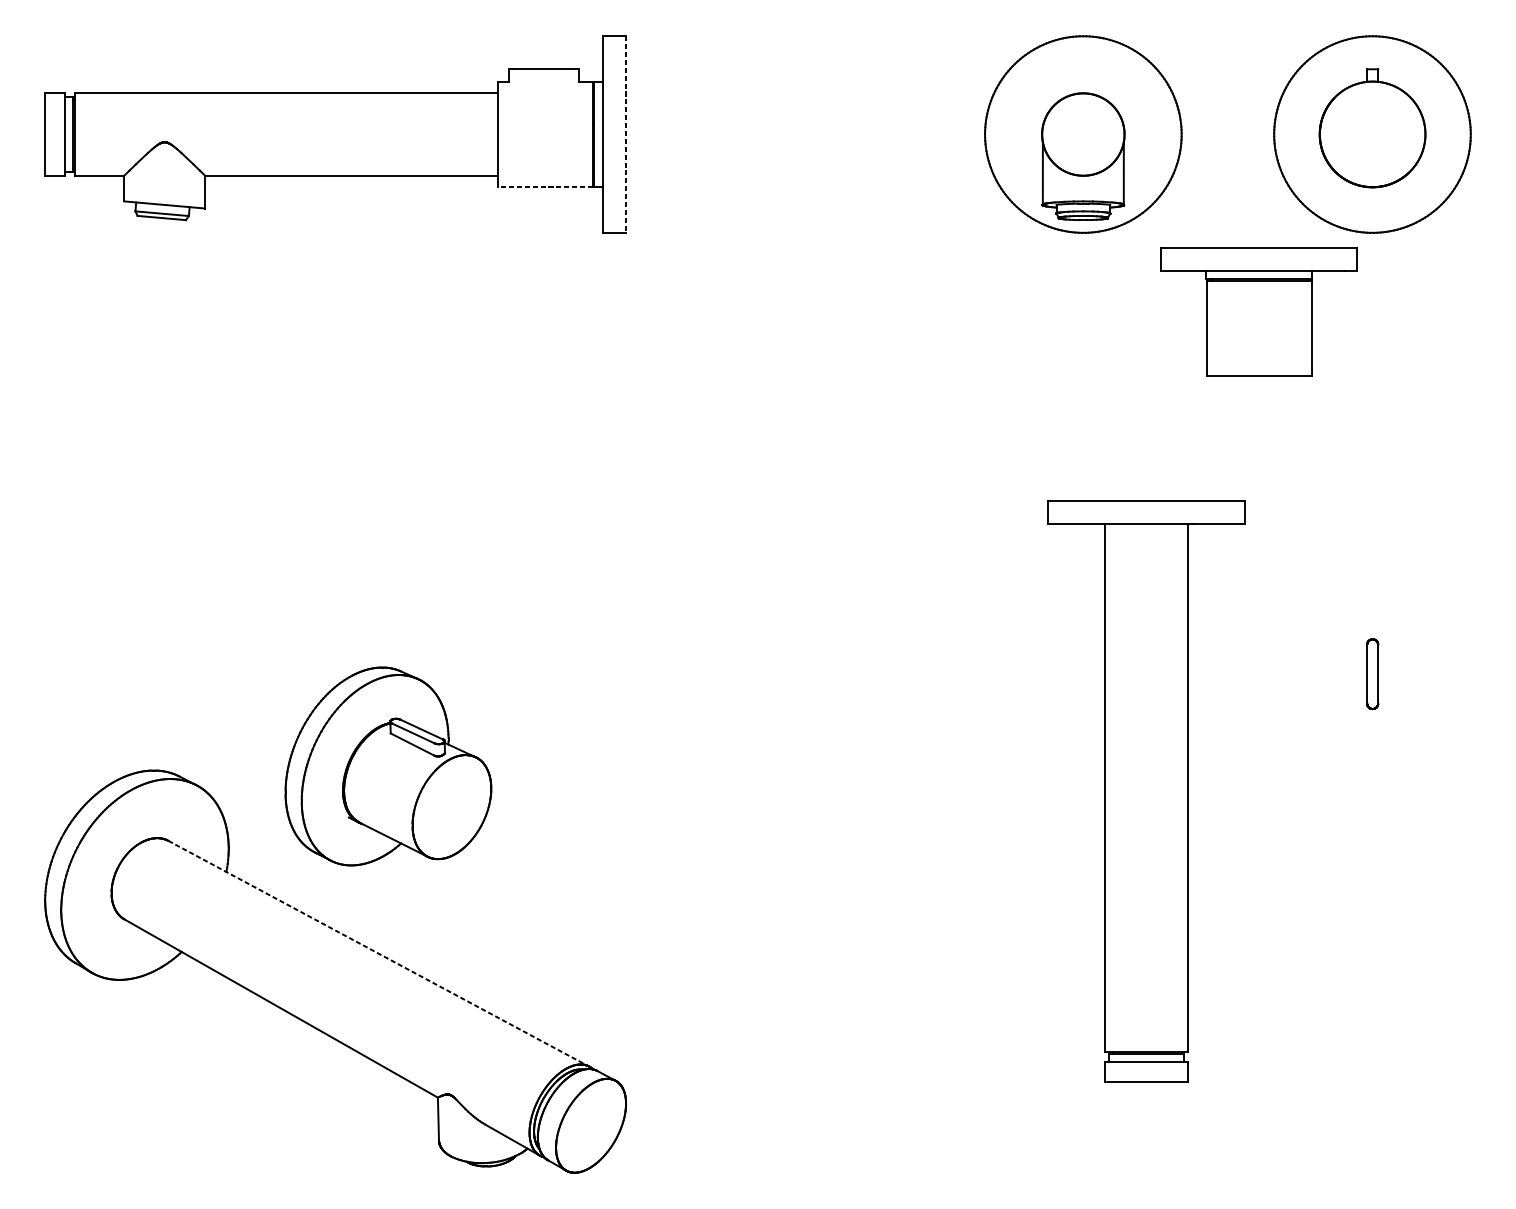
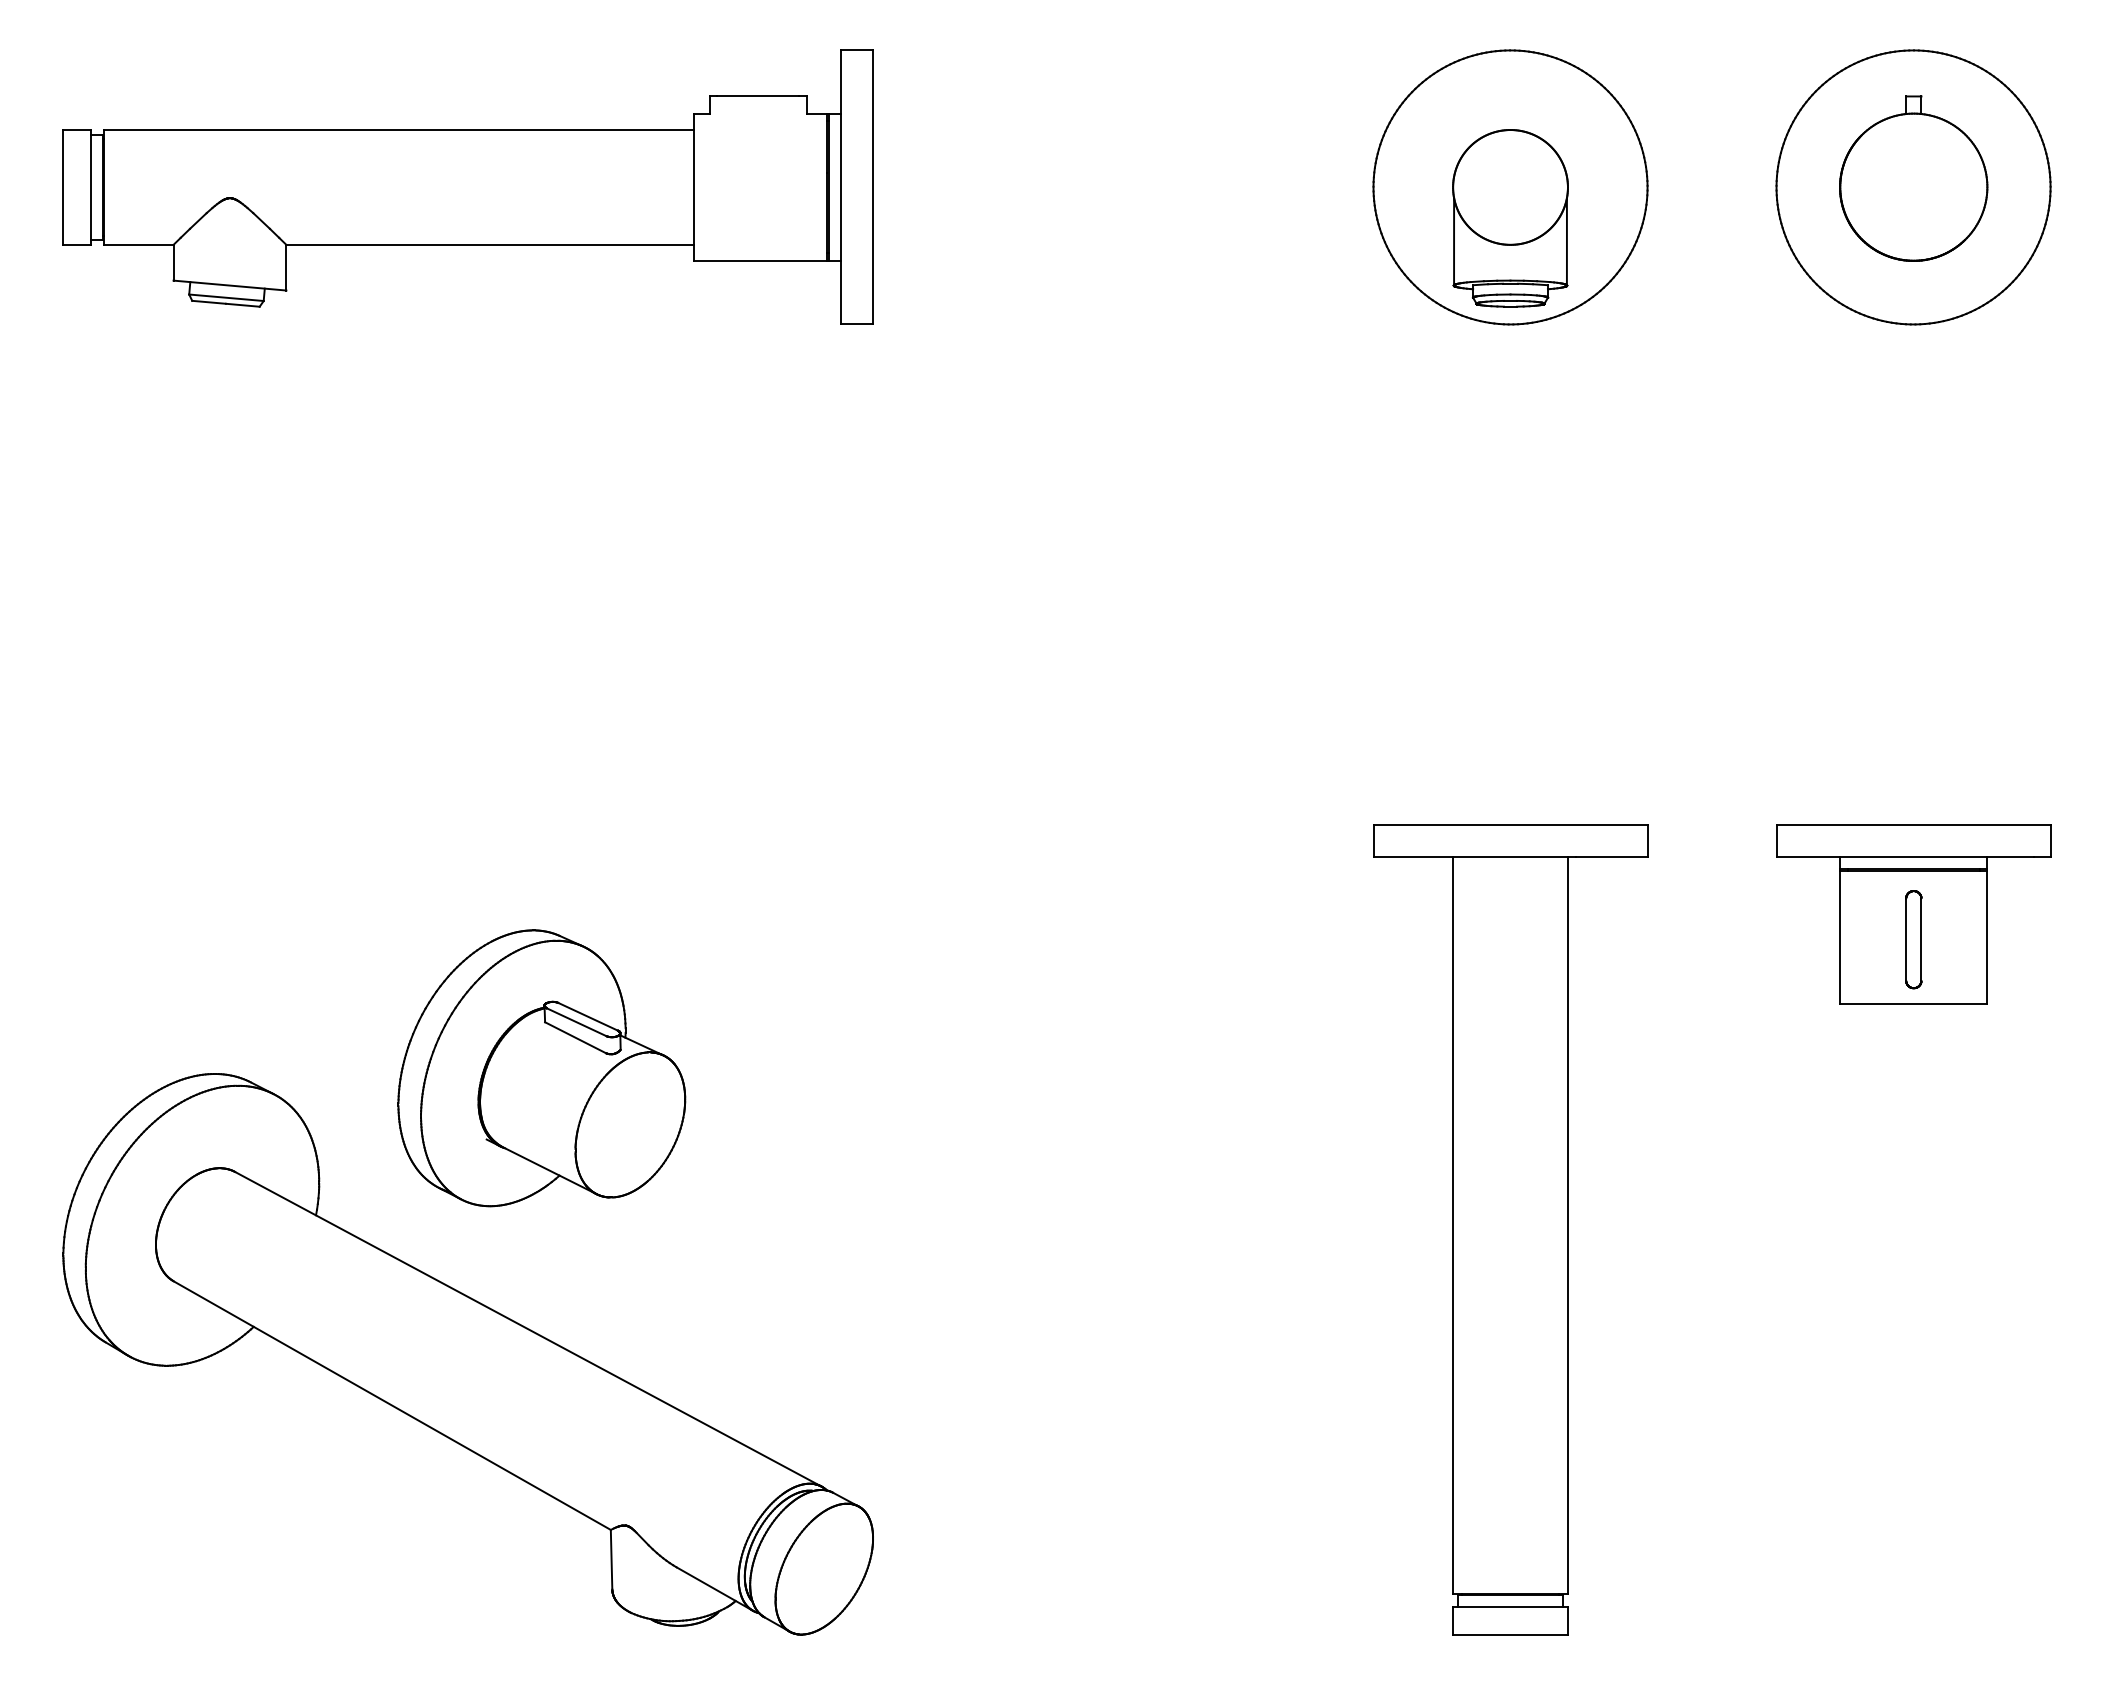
line: (626, 134) -> (873, 187), dashed -> solid
line: (545, 186) -> (760, 260), dashed -> solid
part: (1259, 311) -> (1913, 914), moved
part: (1146, 791) -> (1510, 1229), moved
line: (378, 953) -> (528, 1329), dashed -> solid

